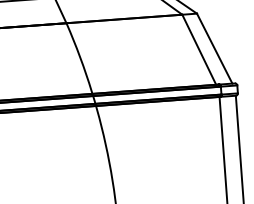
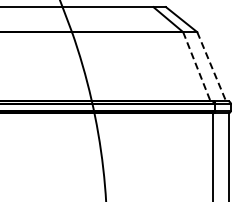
line: (214, 48) -> (211, 66), solid -> dashed
line: (199, 50) -> (197, 67), solid -> dashed

